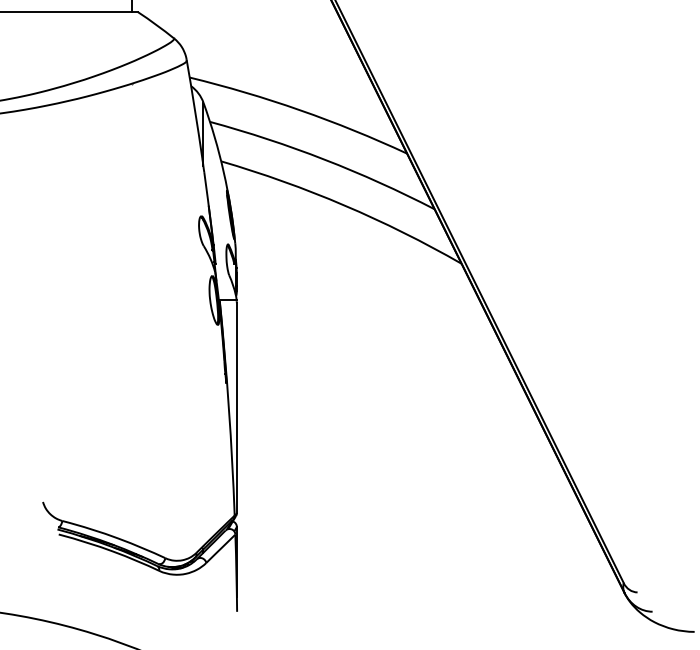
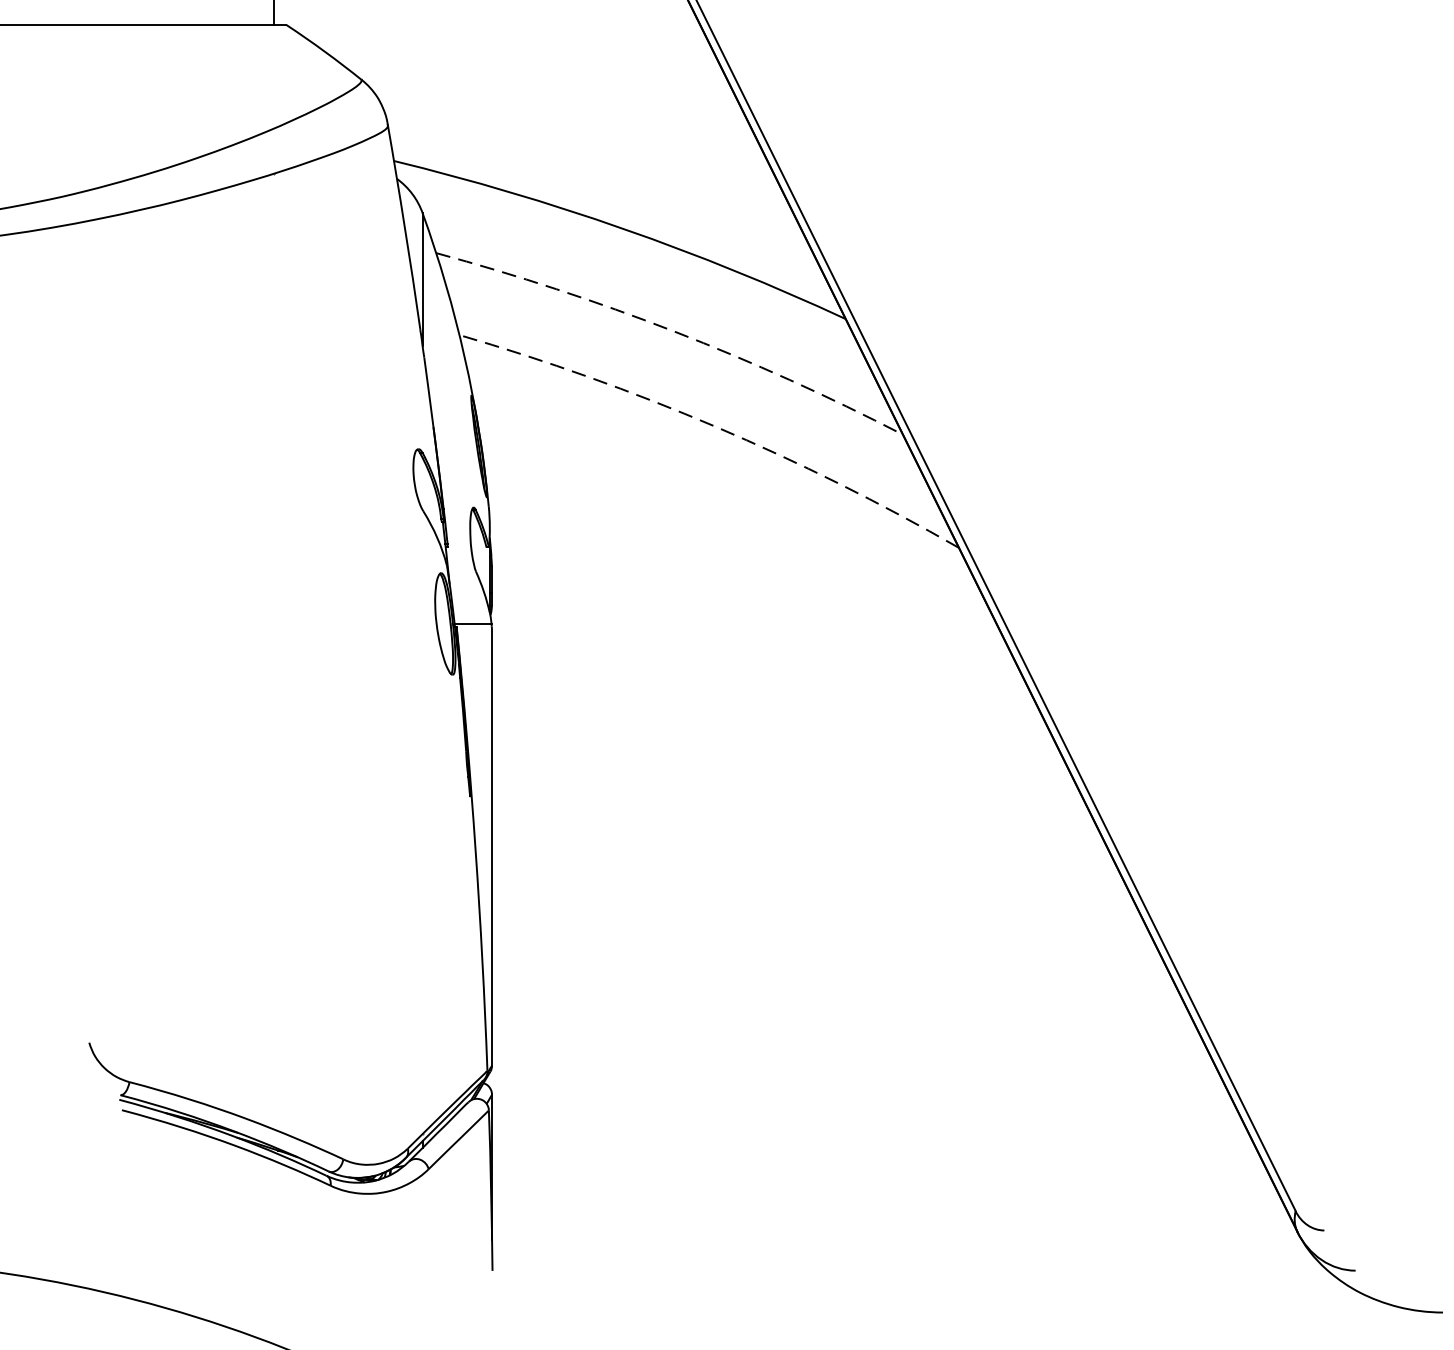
arc: (324, 159) -> (674, 331), solid -> dashed
arc: (344, 205) -> (715, 426), solid -> dashed

